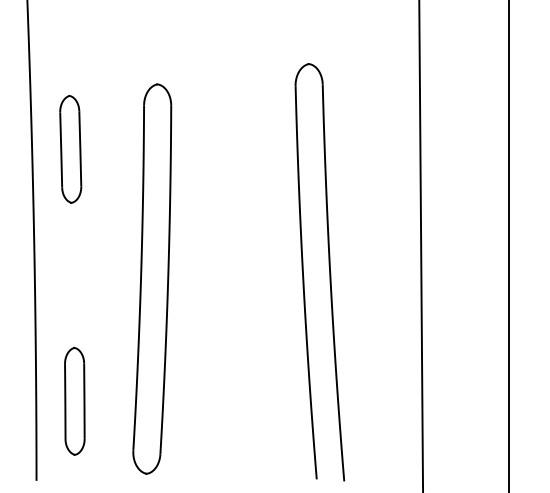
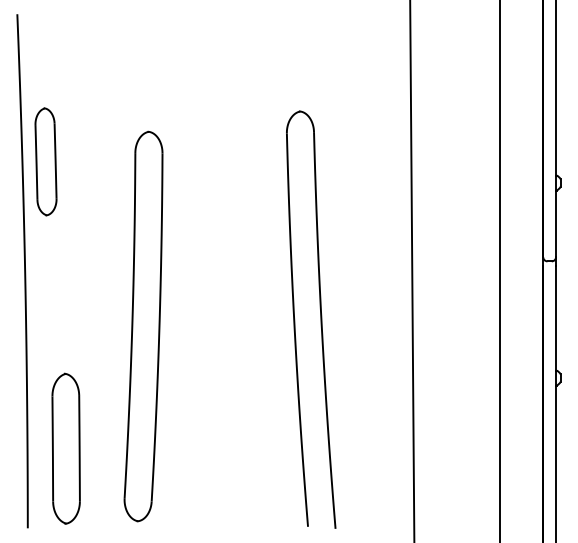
part: (70, 149) -> (45, 161), moved
part: (74, 401) -> (65, 448), size x1.4

